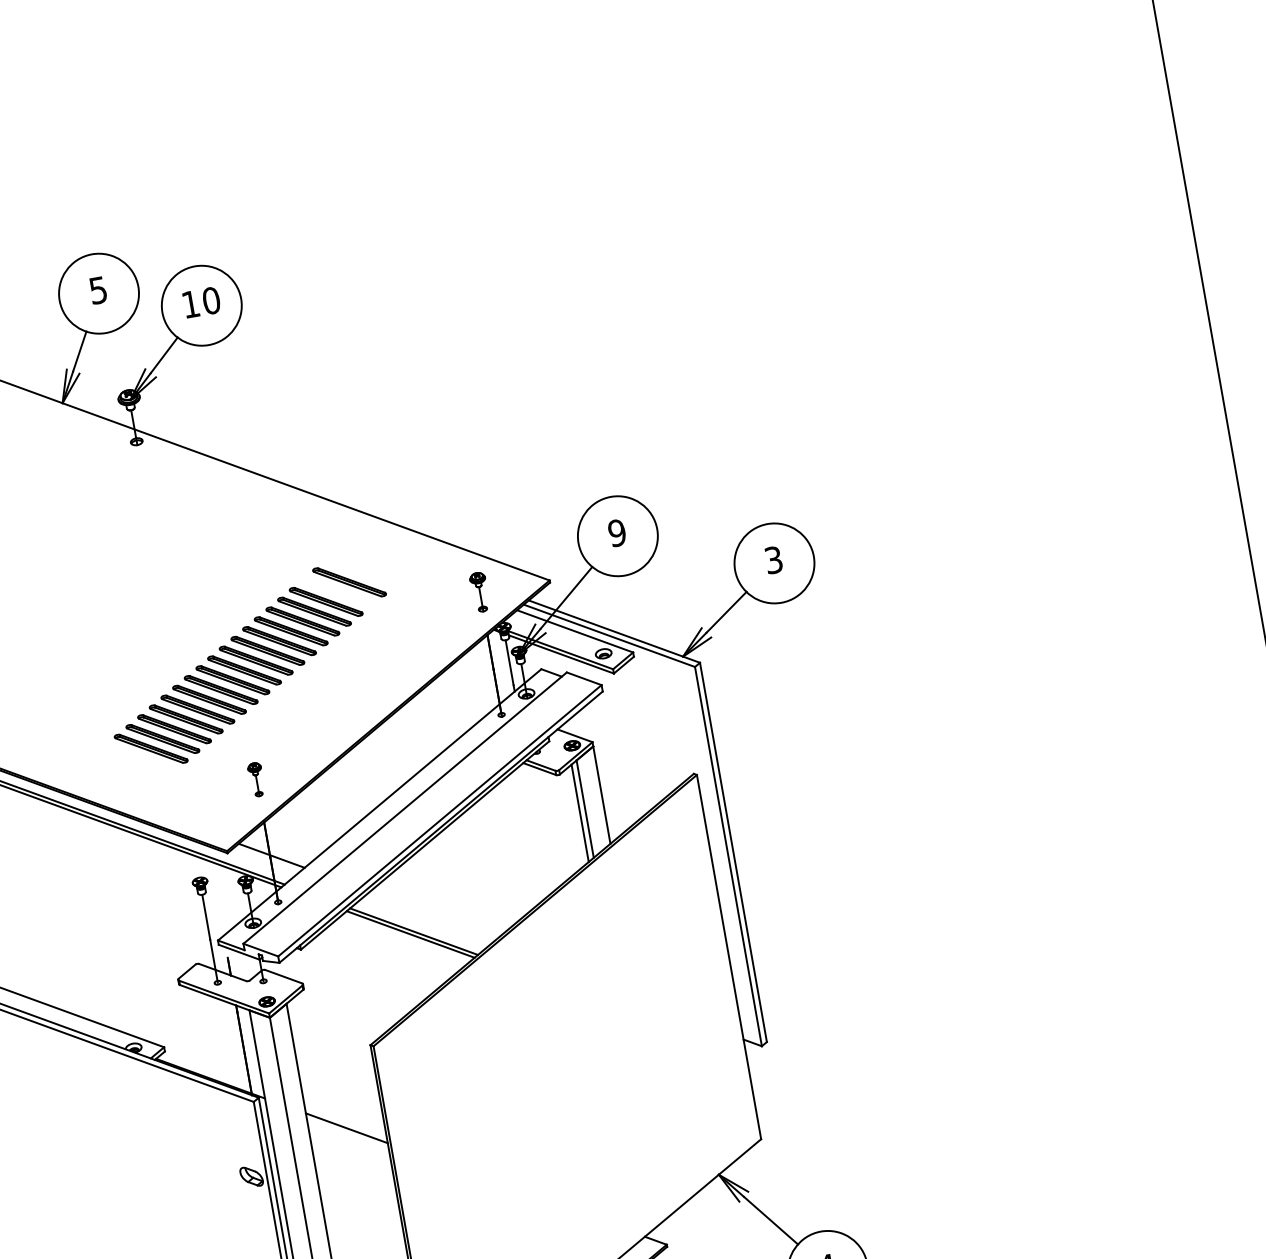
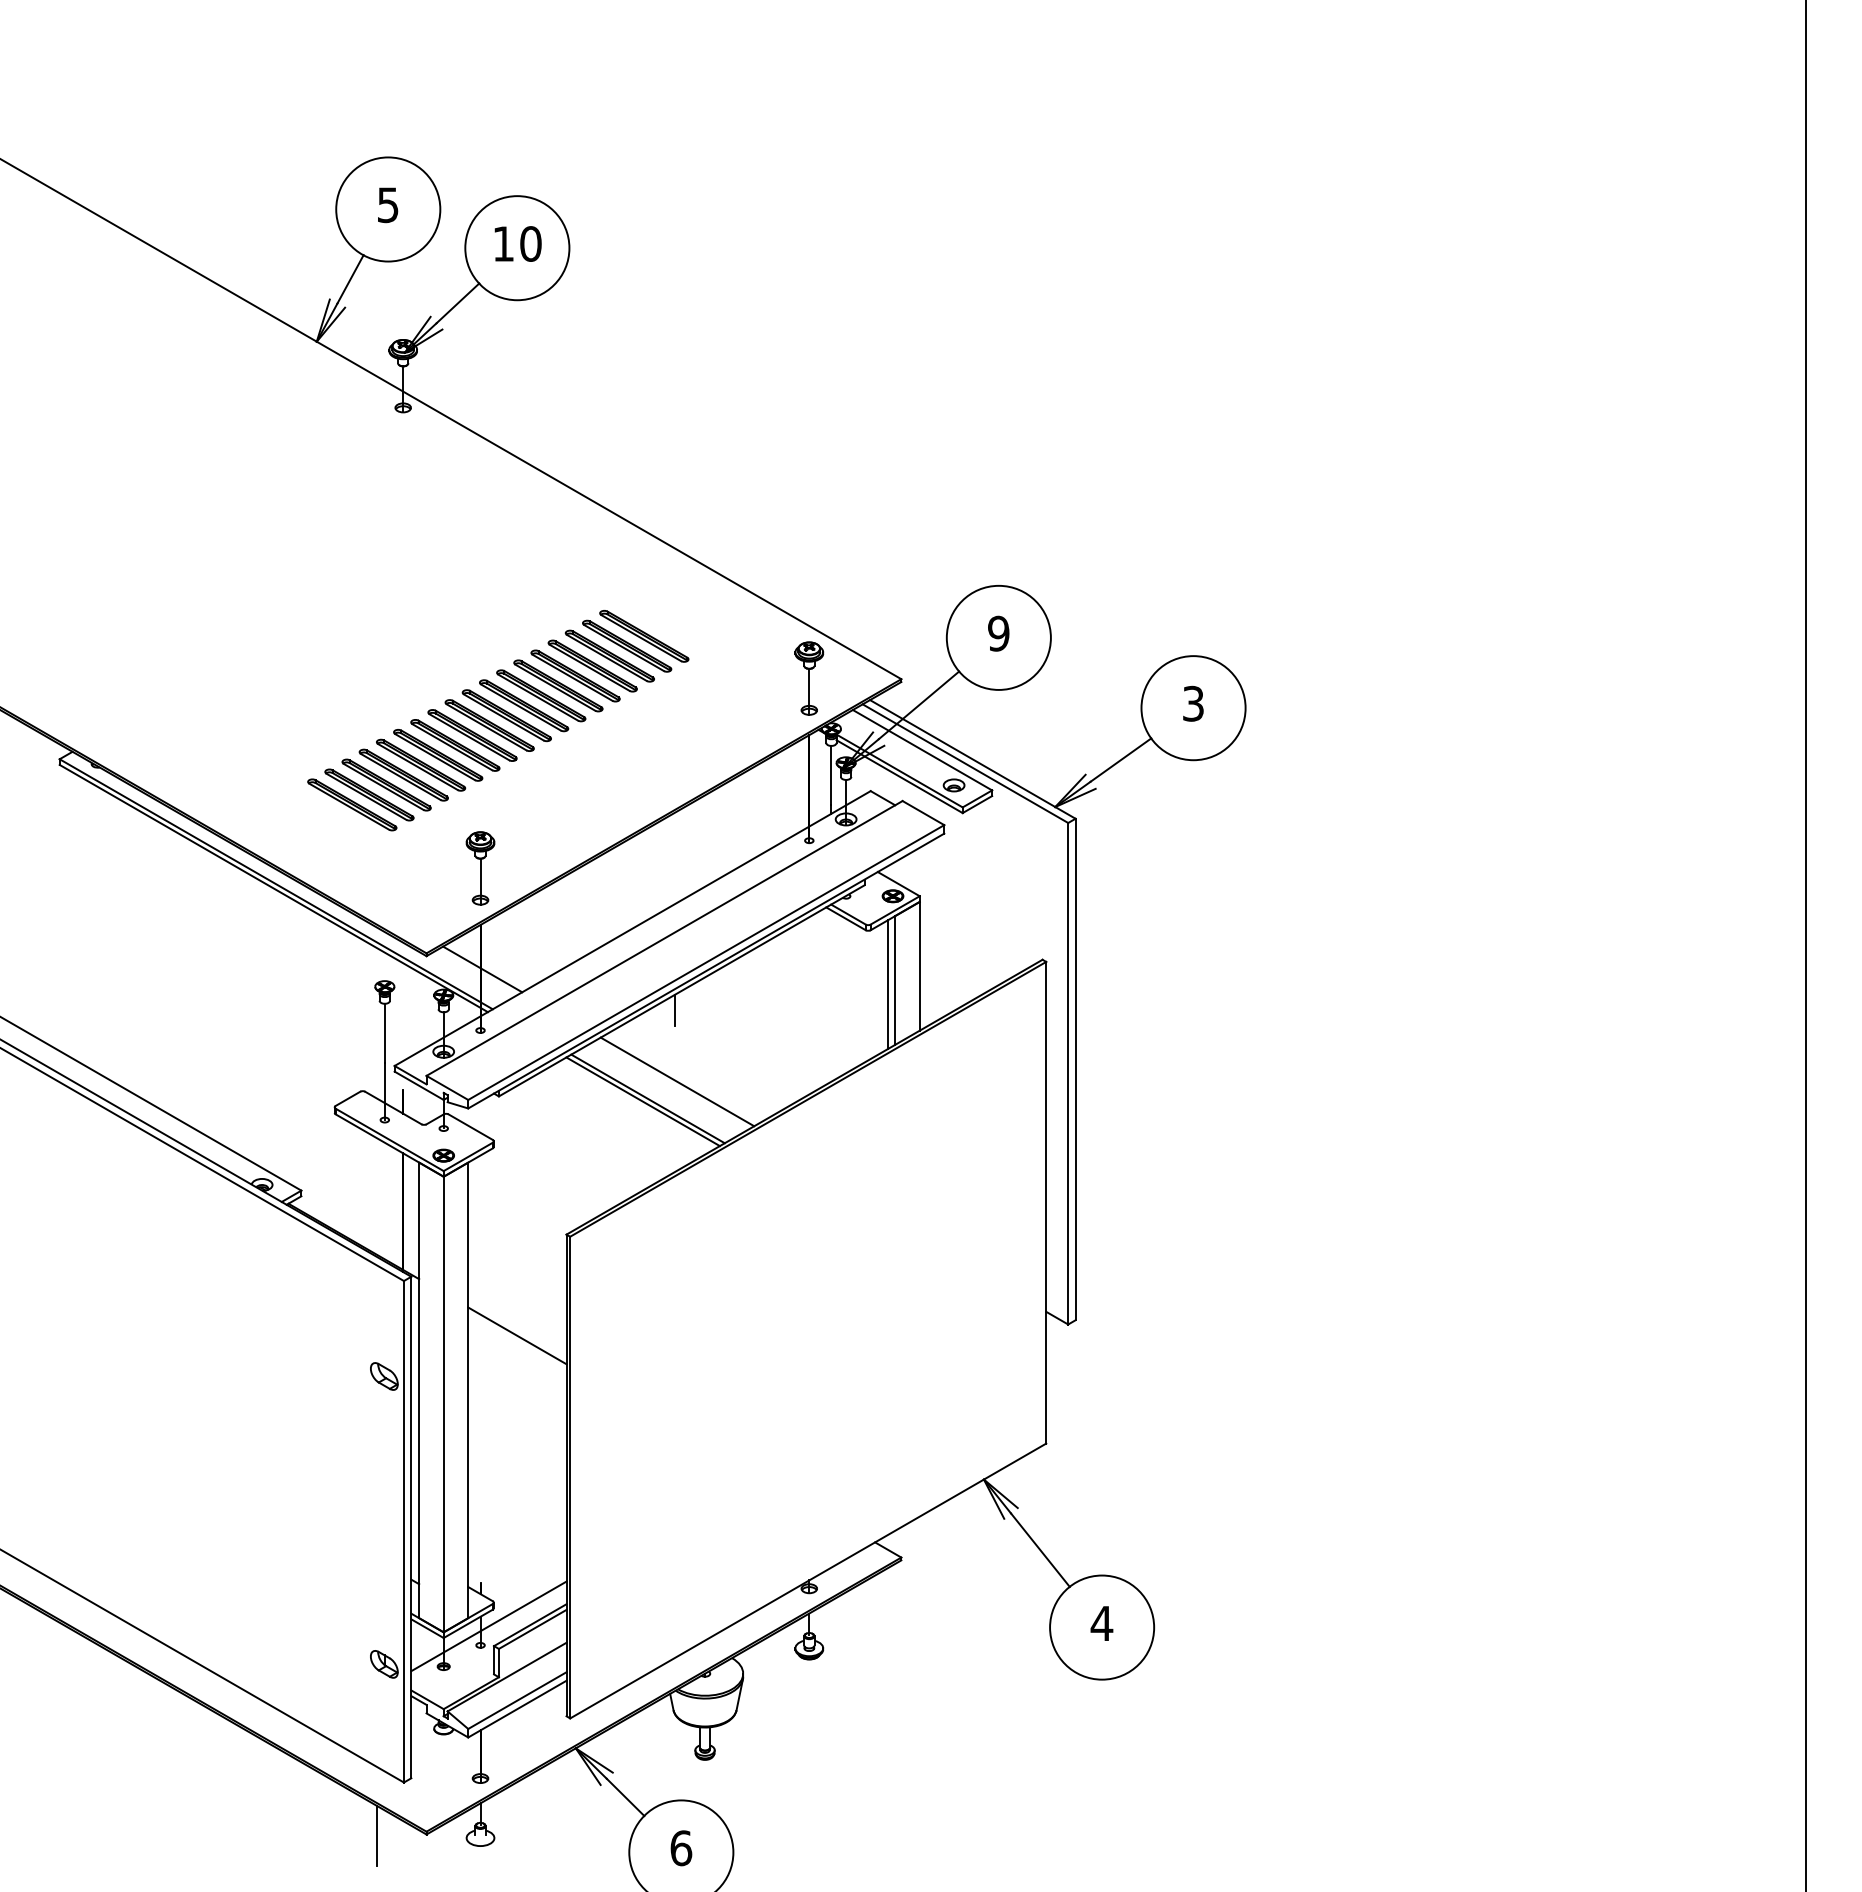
part: (338, 591) -> (627, 645), added
part: (480, 592) -> (809, 678), size x1.43
part: (256, 779) -> (480, 868), size x1.67
line: (422, 860) -> (675, 1009), added
line: (434, 914) -> (677, 1081), added

